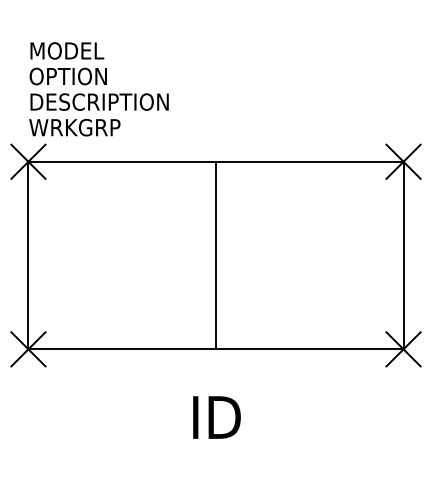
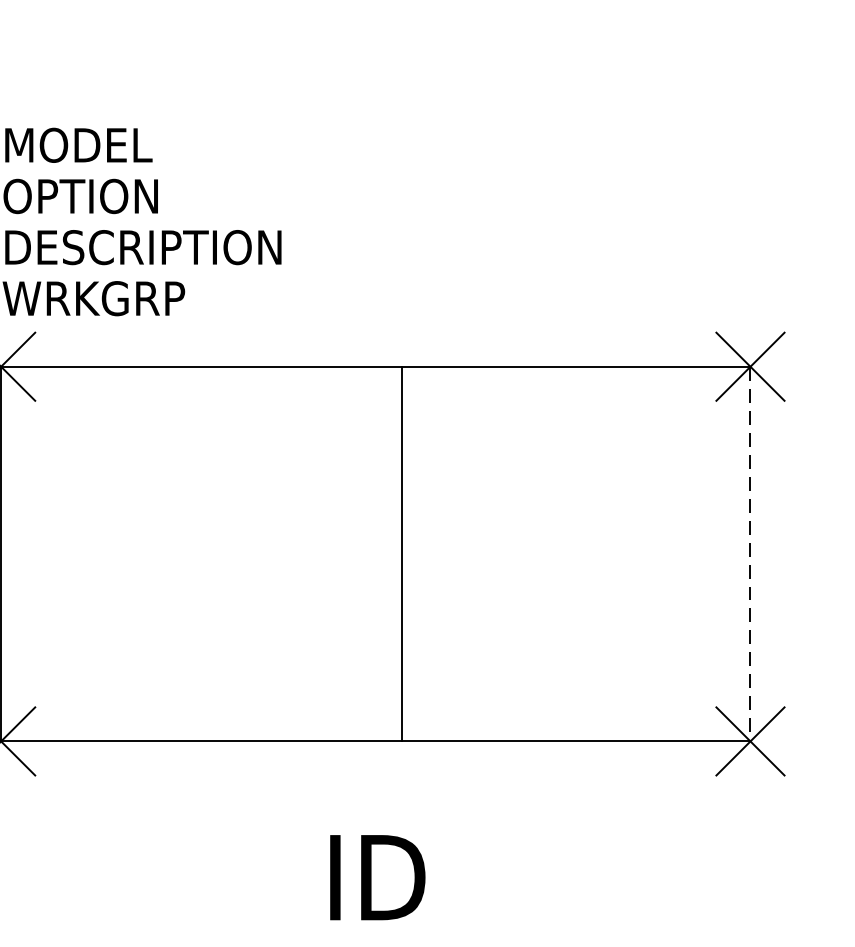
line: (216, 255) -> (402, 553), moved
line: (403, 255) -> (750, 553), solid -> dashed

